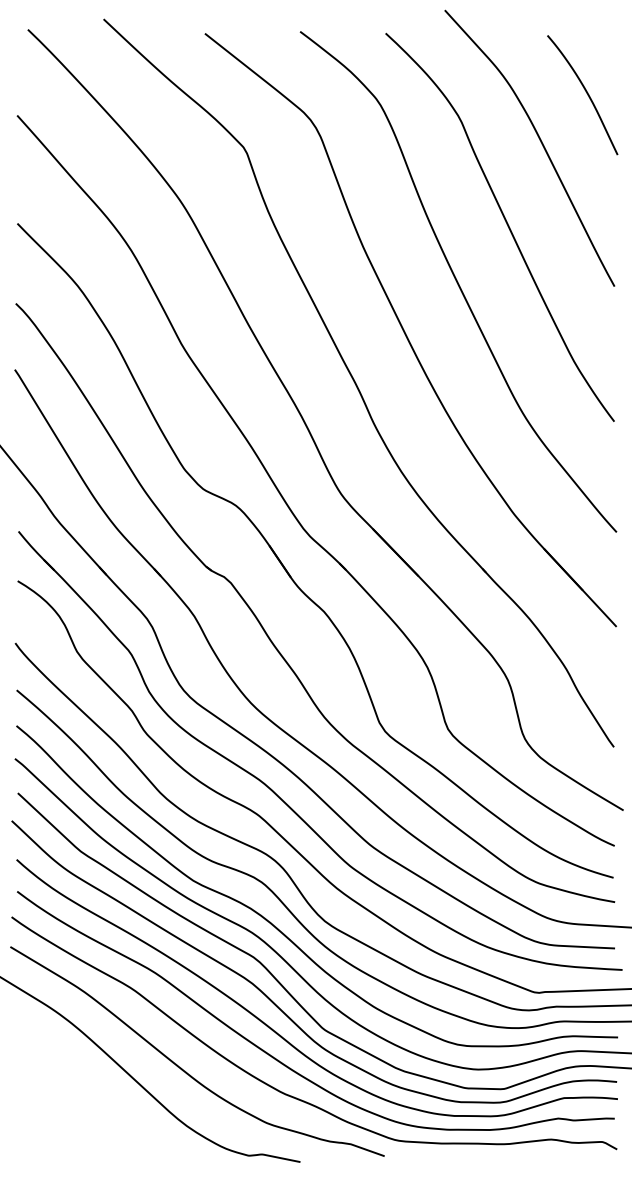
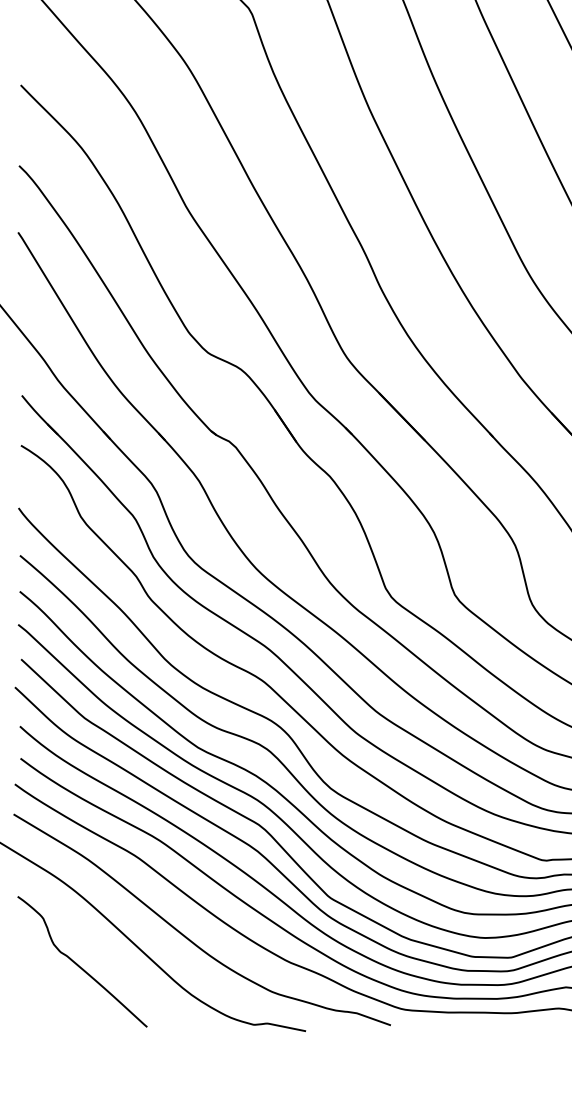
curve: (75, 1096) -> (79, 965), added

